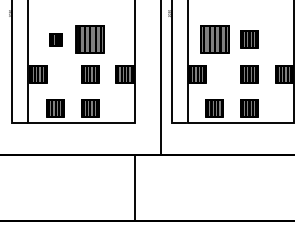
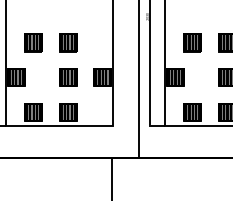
part: (55, 39) -> (33, 42), size x1.43
part: (90, 39) -> (68, 42), size x0.62
part: (214, 39) -> (192, 42), size x0.62

